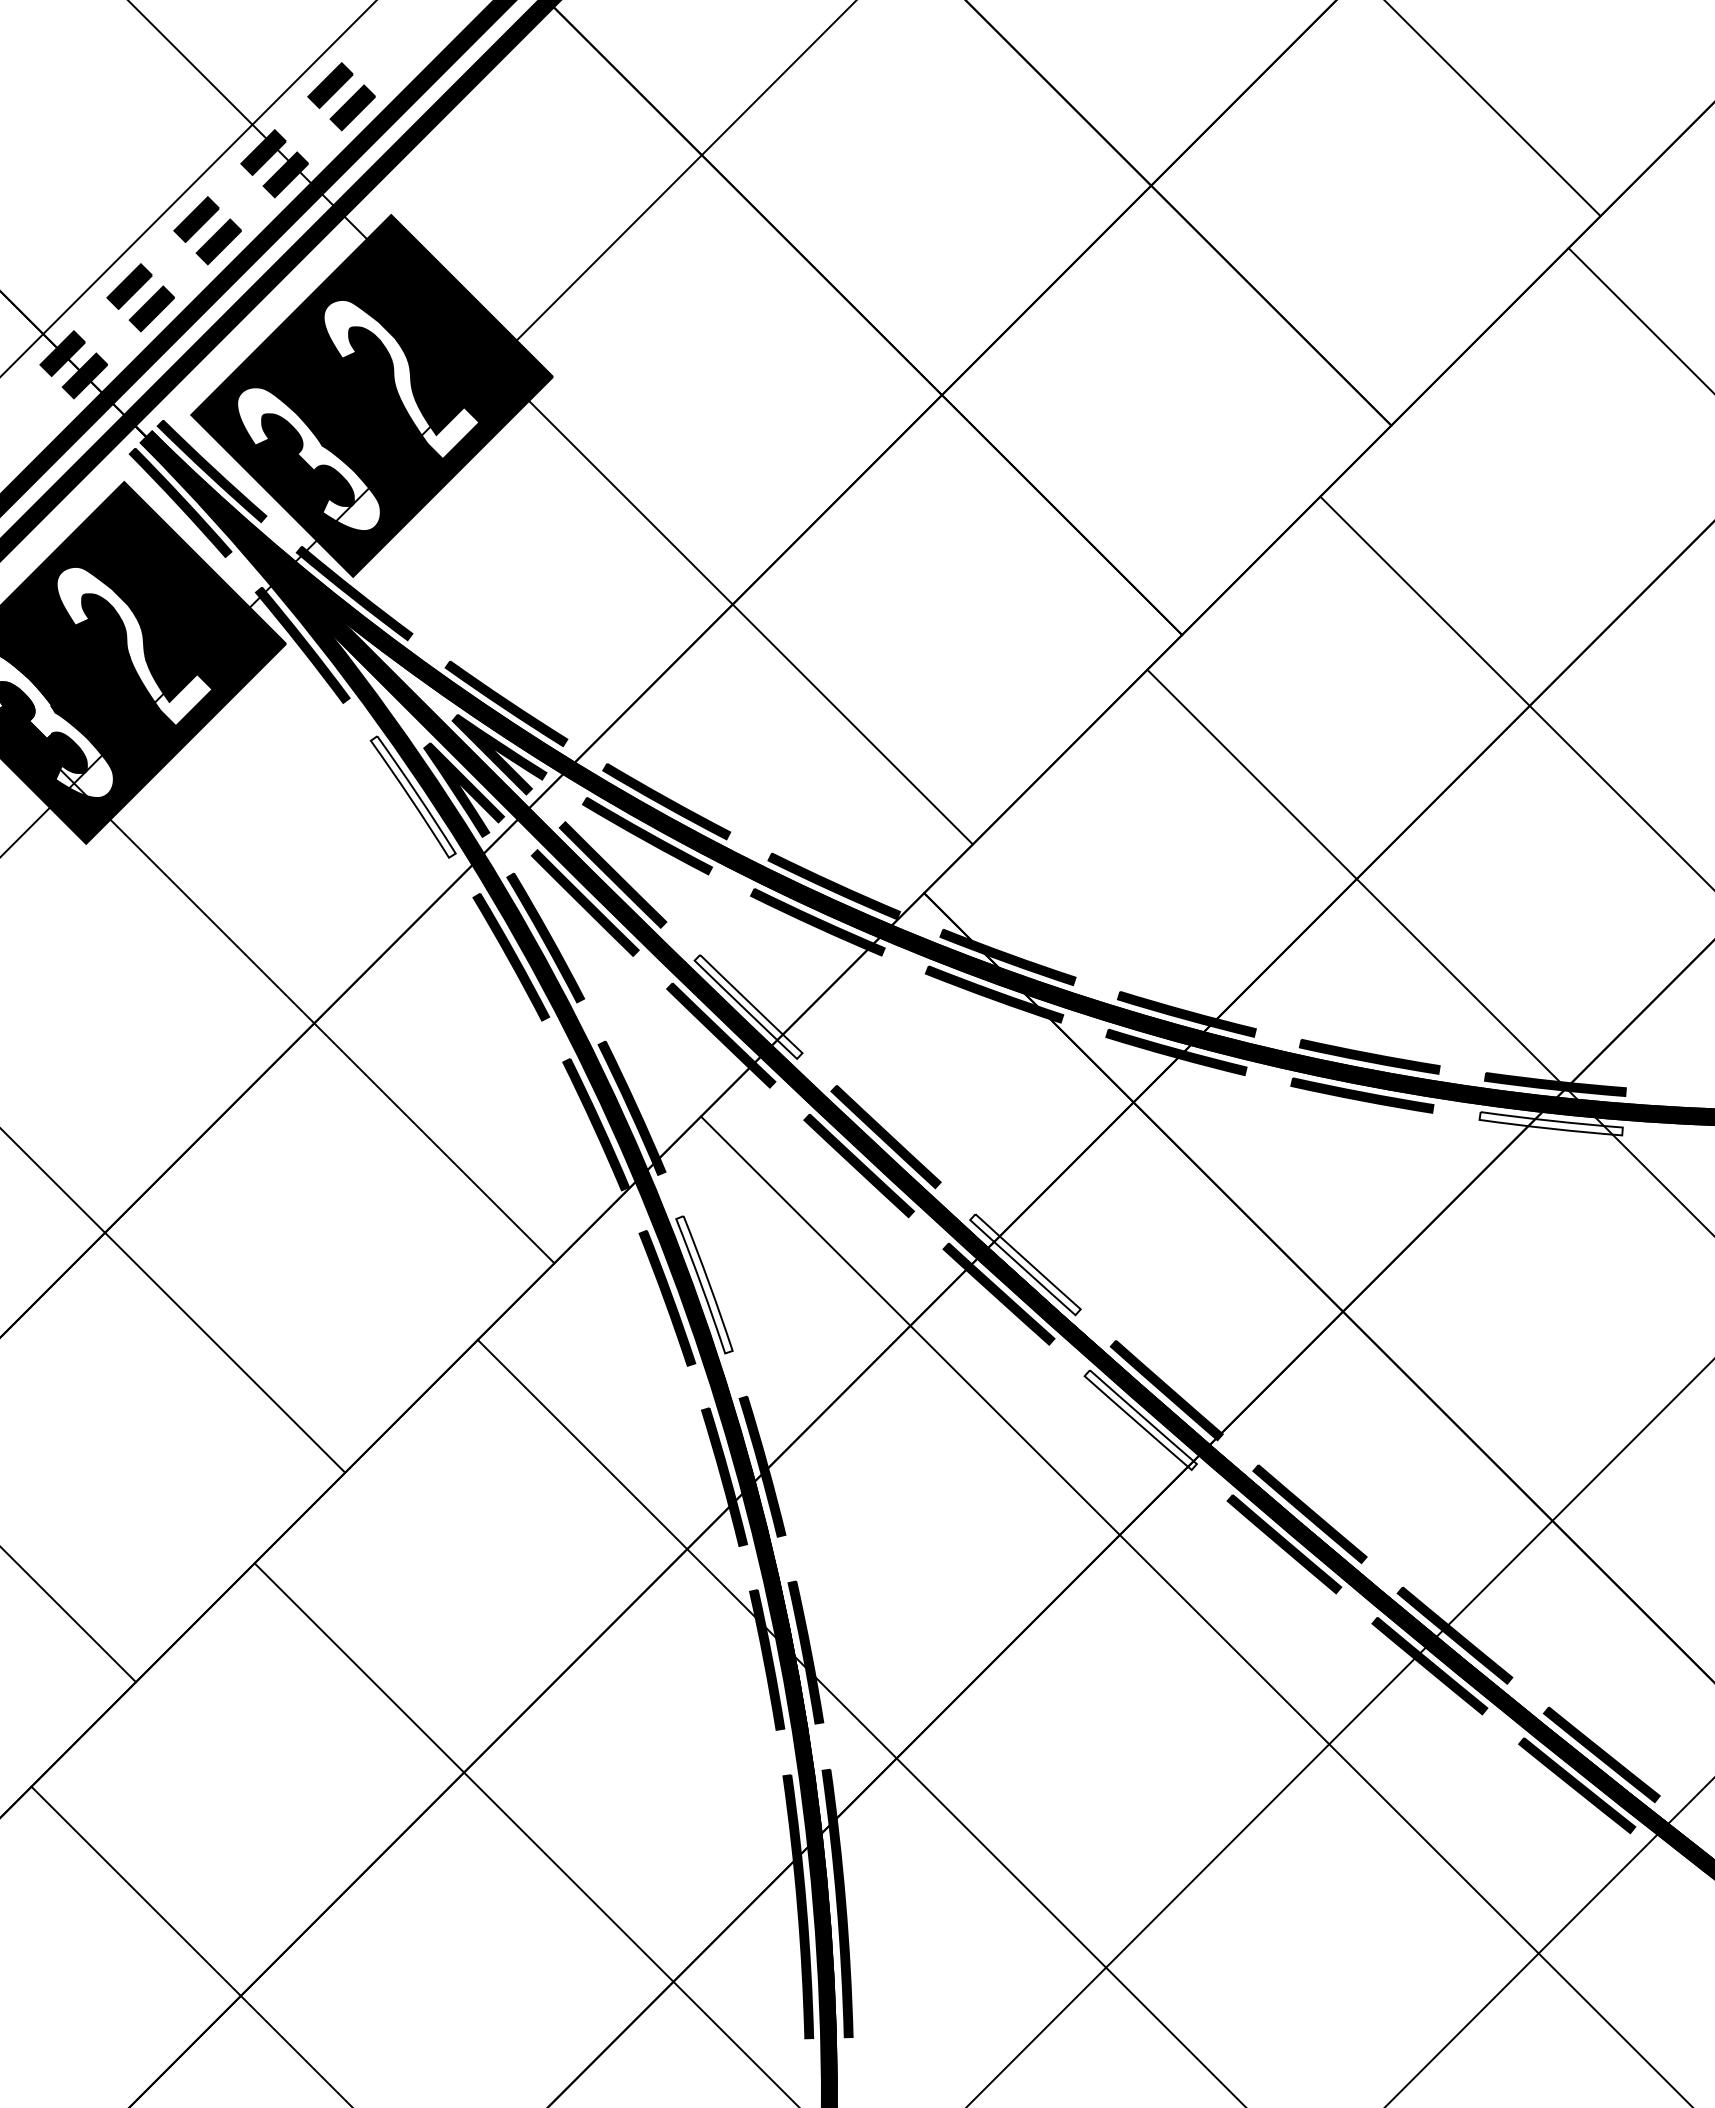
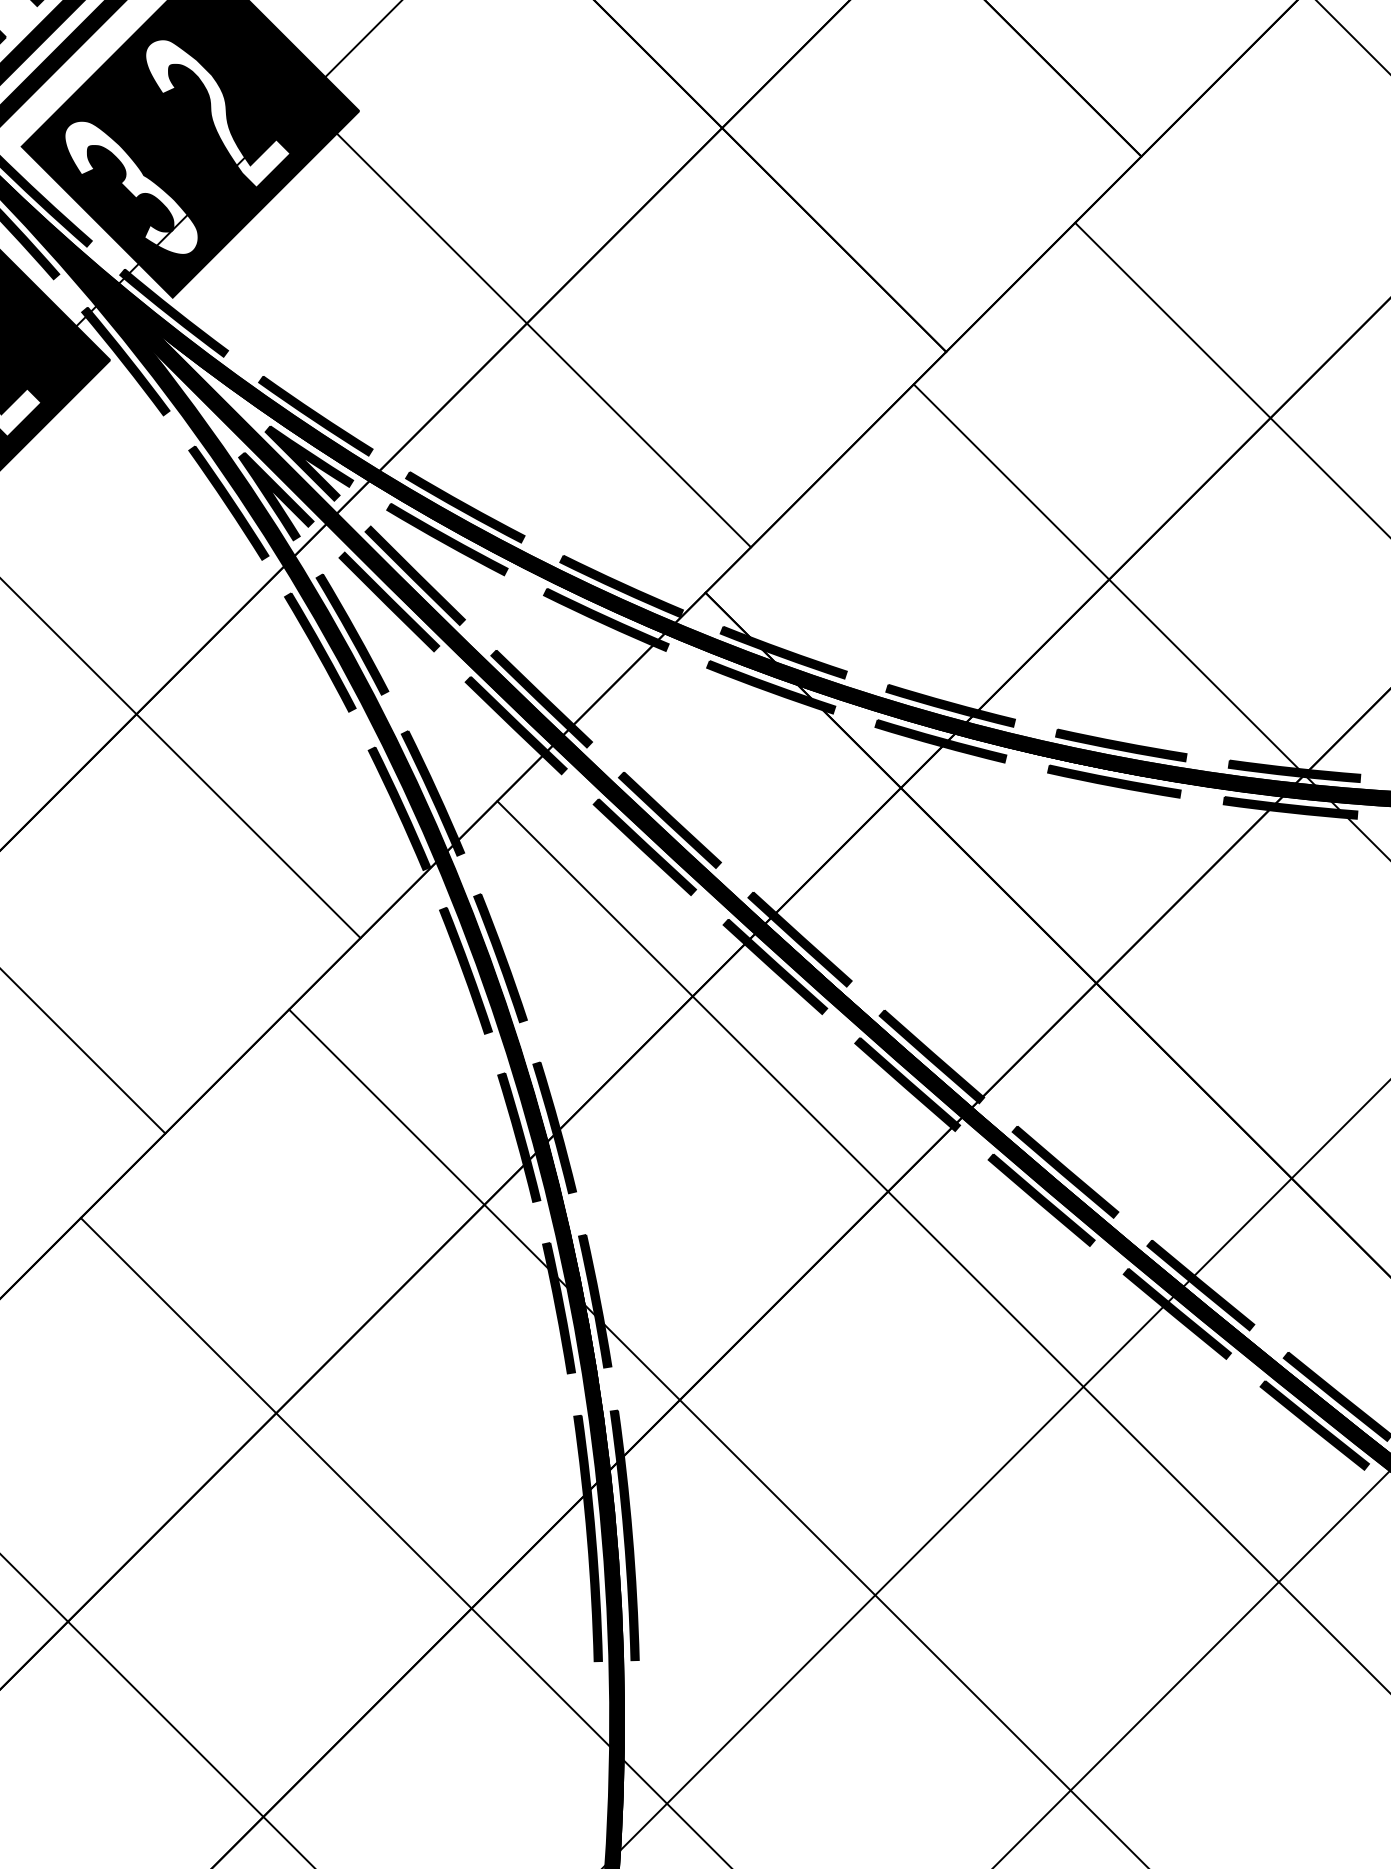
fill: (412, 796) -> (228, 502), added
fill: (748, 1006) -> (541, 698), added
fill: (1550, 1123) -> (1289, 807), added
fill: (1025, 1264) -> (800, 939), added
fill: (704, 1284) -> (500, 957), added
fill: (1140, 1420) -> (907, 1084), added

